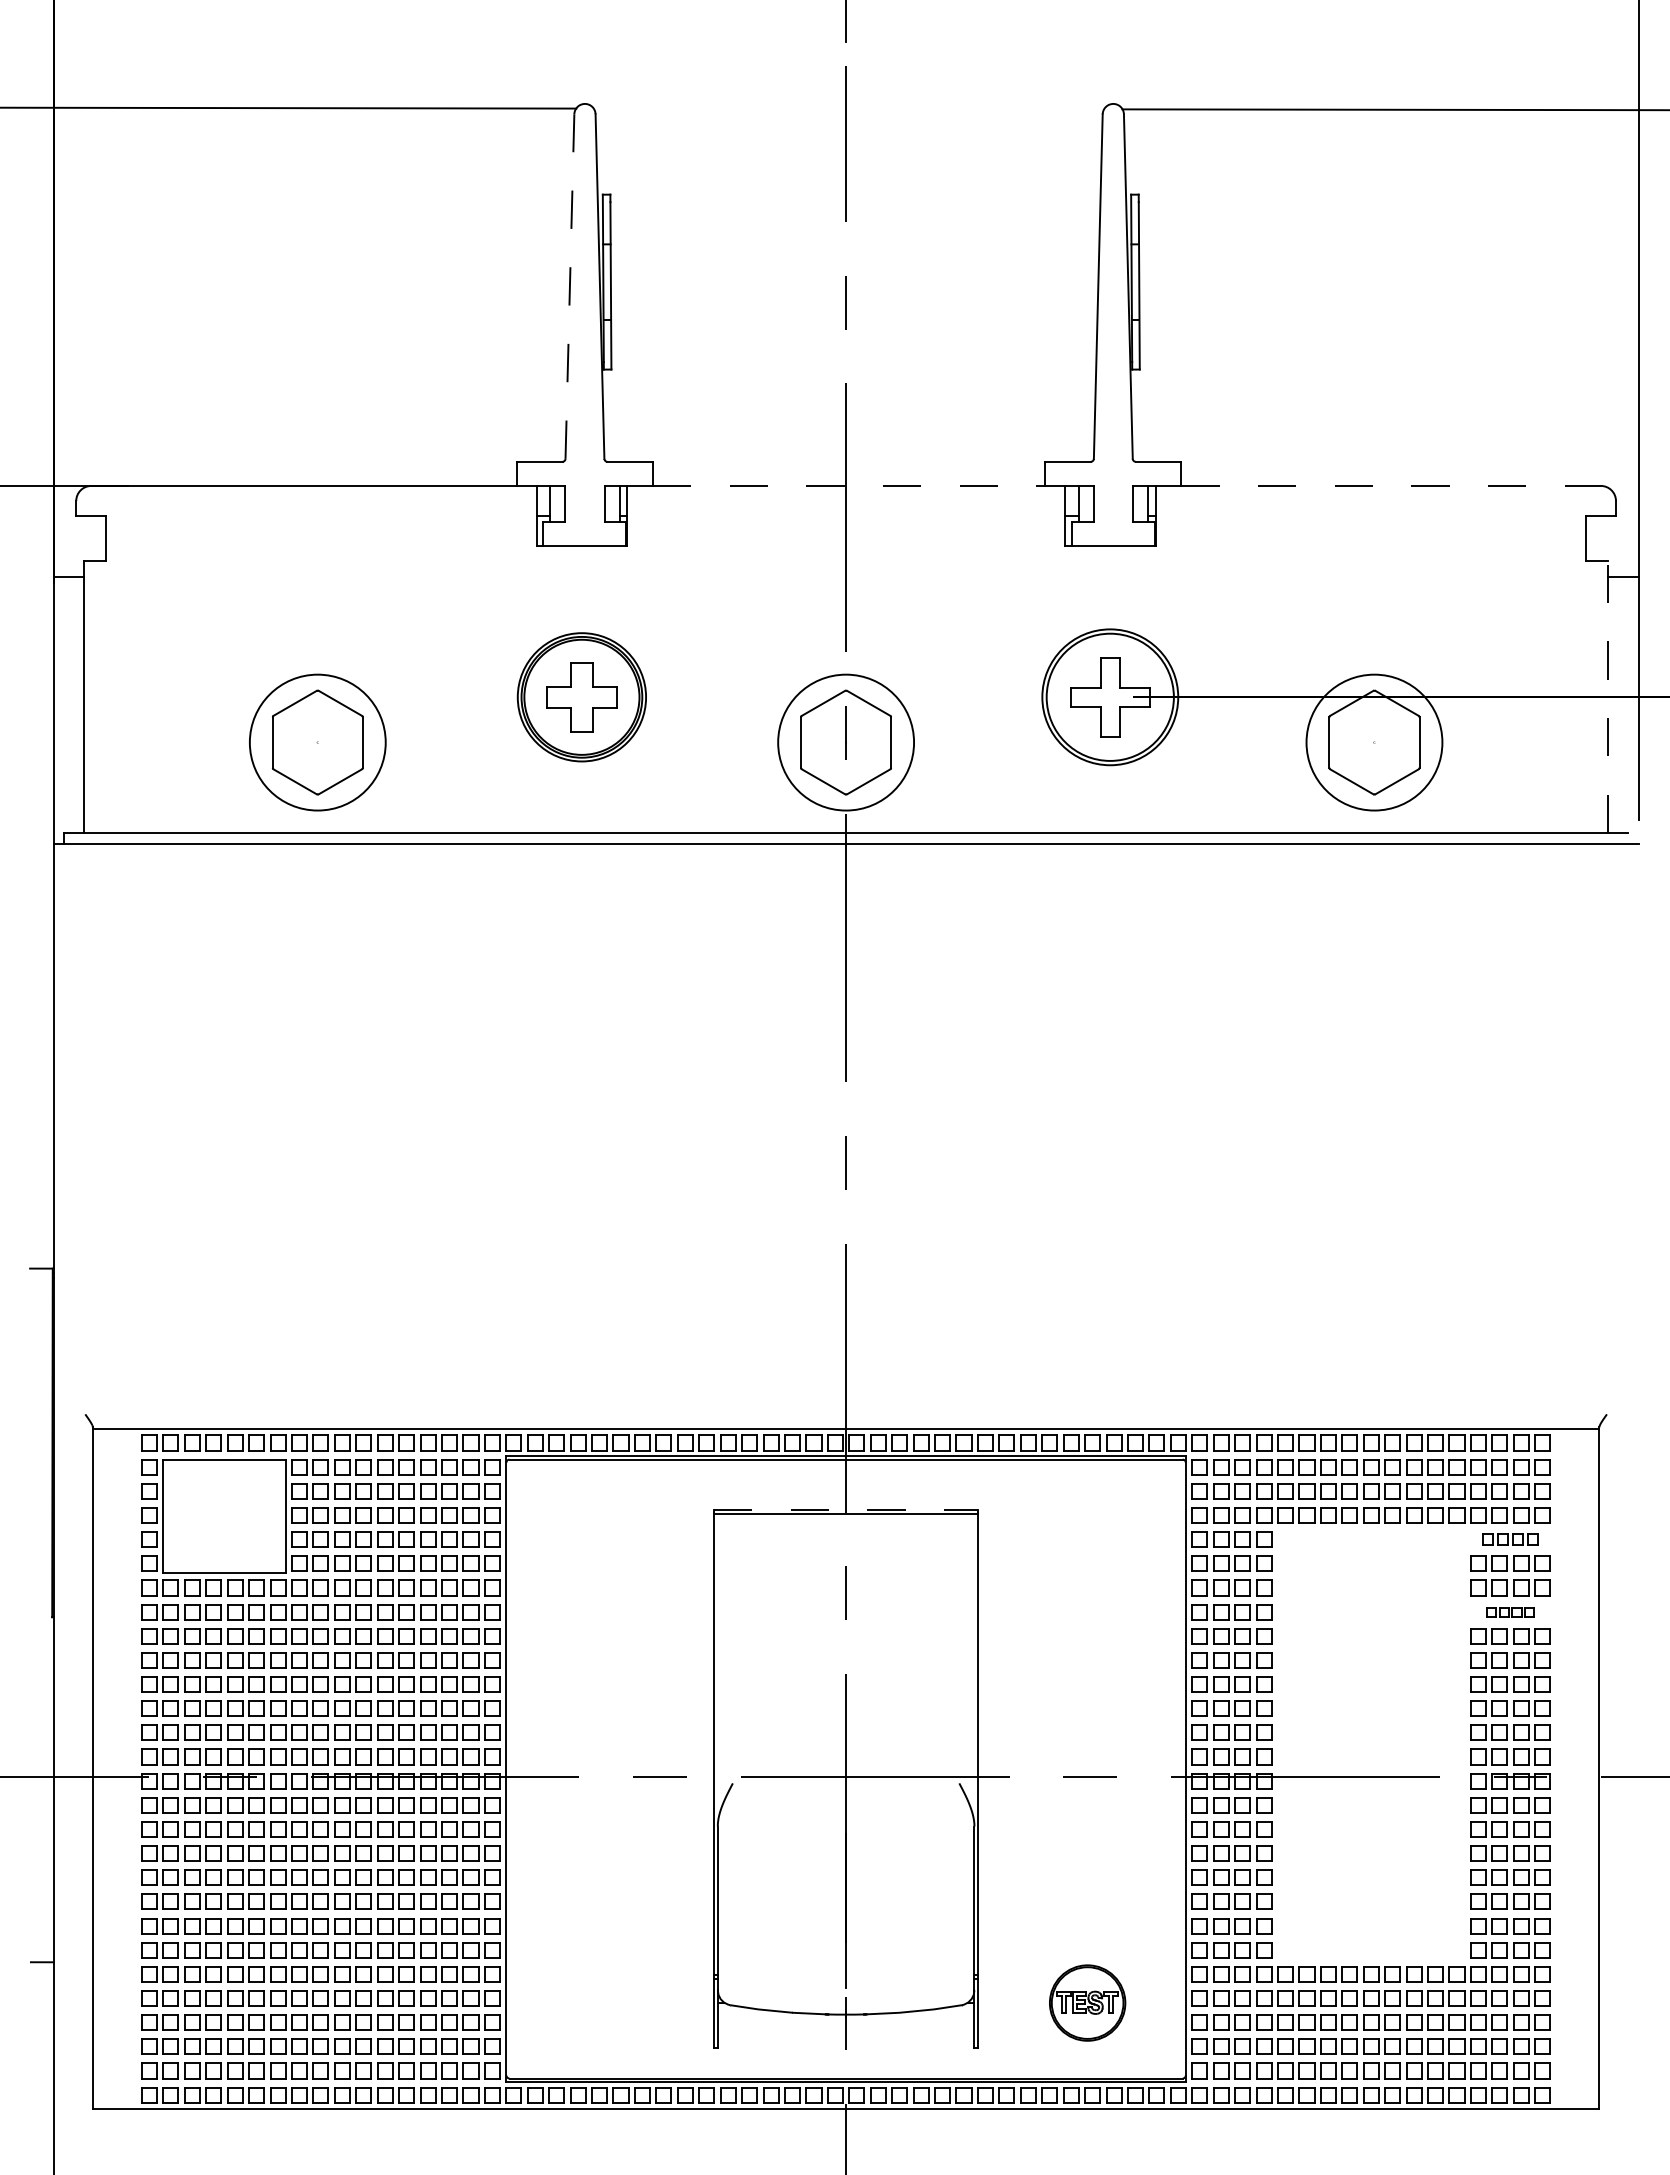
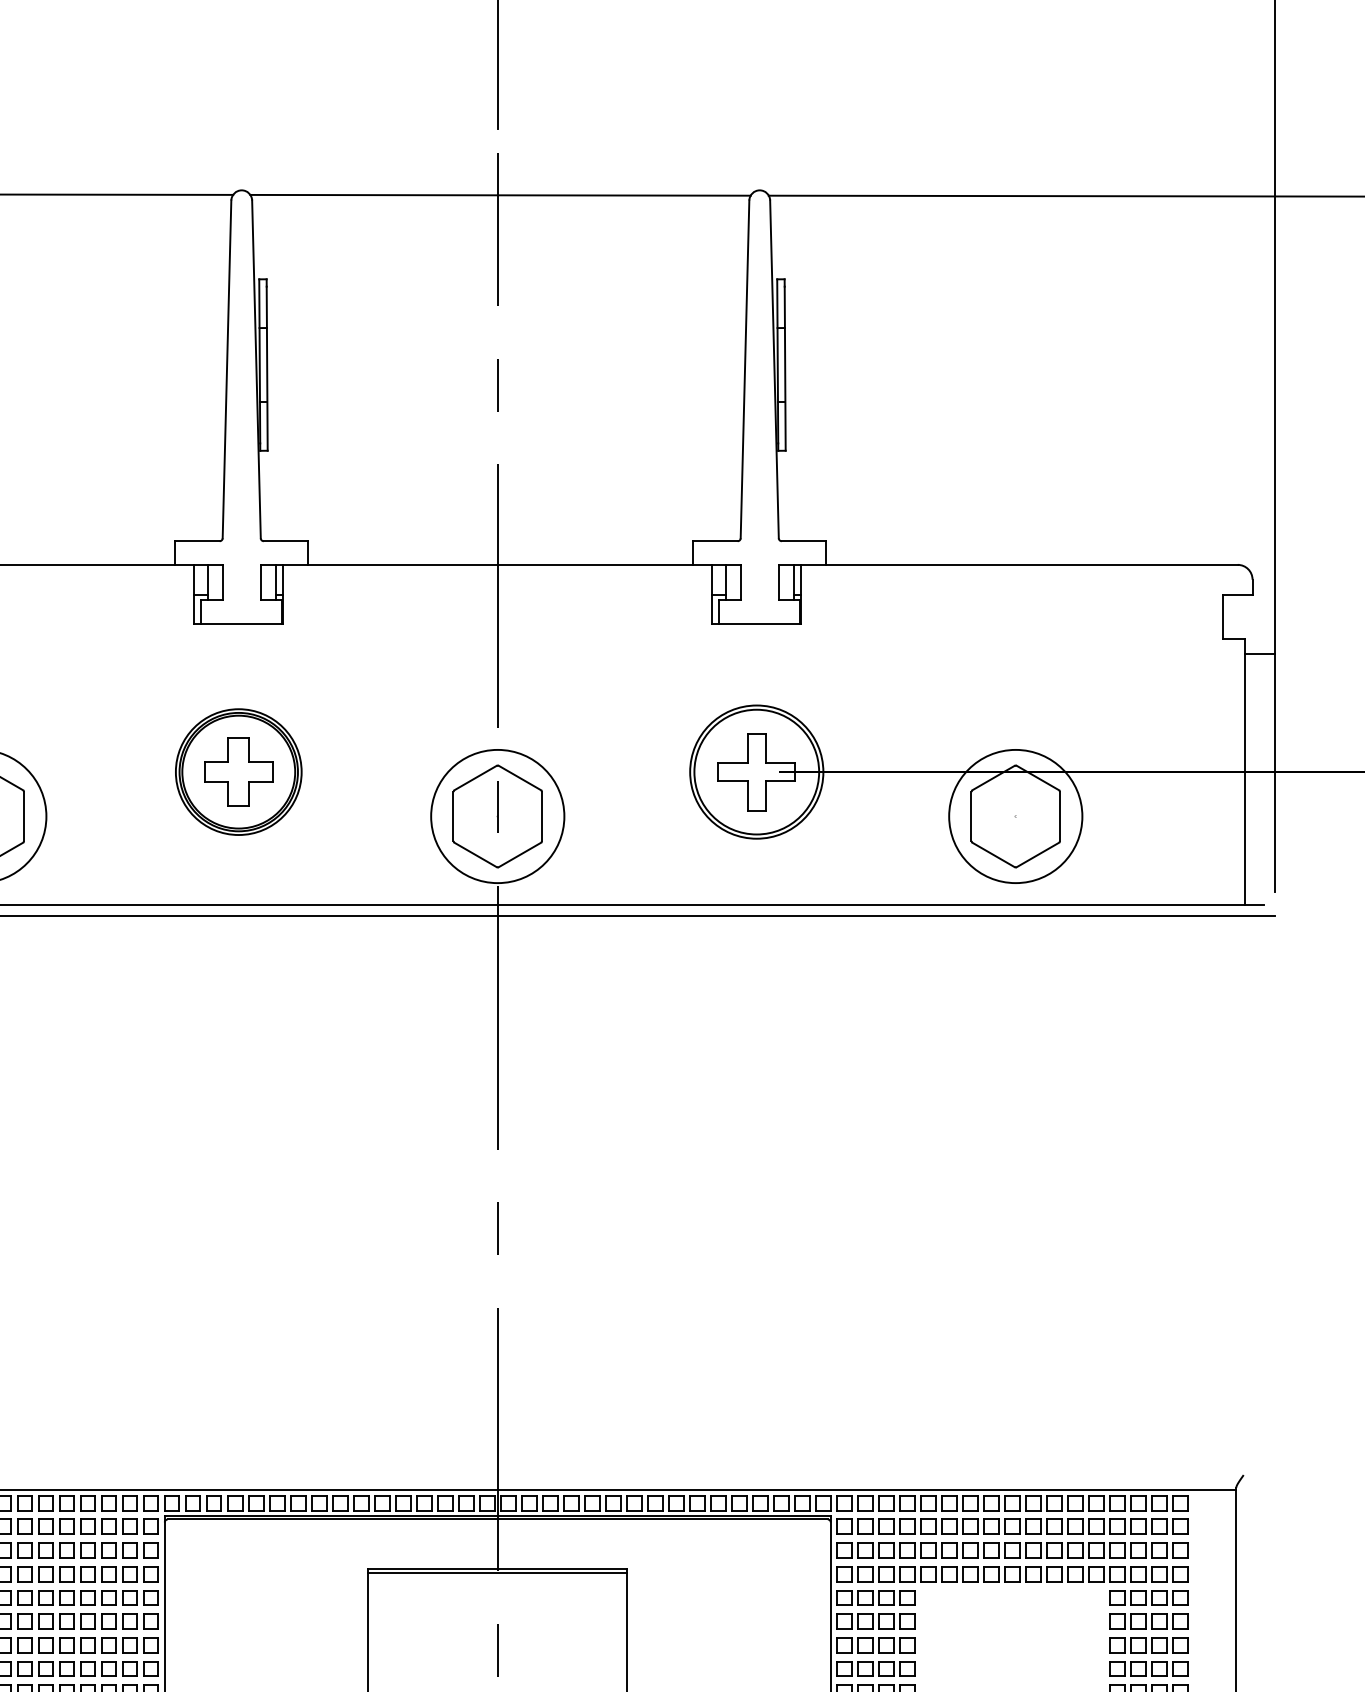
line: (848, 108) -> (500, 194), added
line: (569, 286) -> (226, 369), dashed -> solid
line: (849, 485) -> (501, 564), dashed -> solid
line: (1391, 485) -> (1032, 564), dashed -> solid
line: (1608, 697) -> (1245, 772), dashed -> solid
line: (846, 1509) -> (498, 1568), dashed -> solid
part: (1510, 1539) -> (1149, 1597), size x1.43
part: (1510, 1612) -> (1149, 1669), size x1.67

